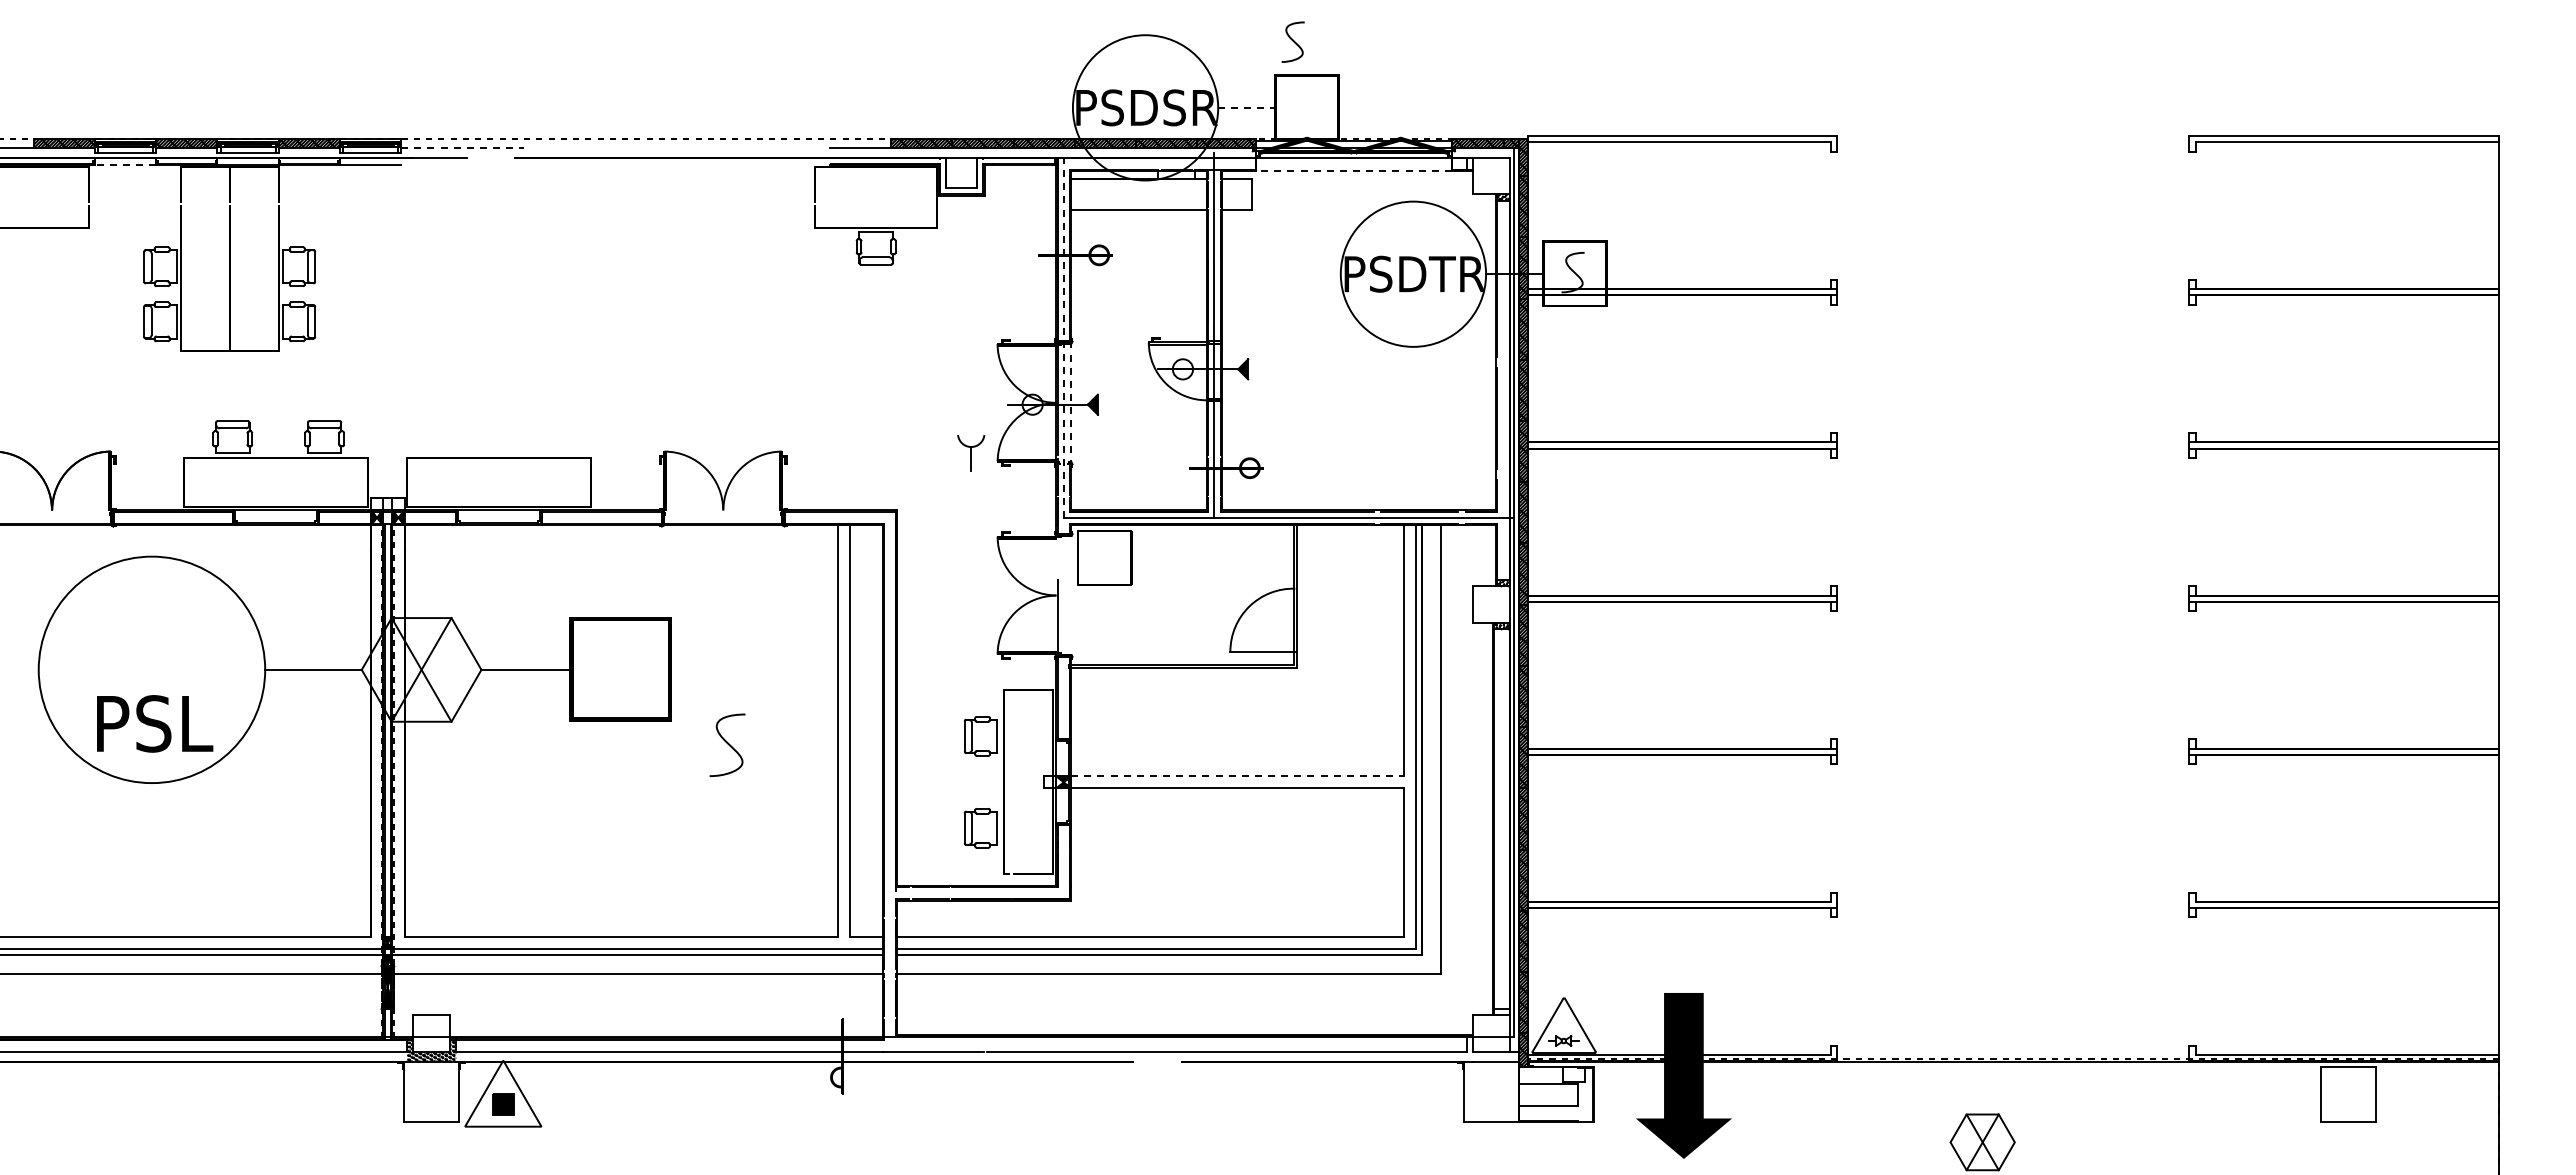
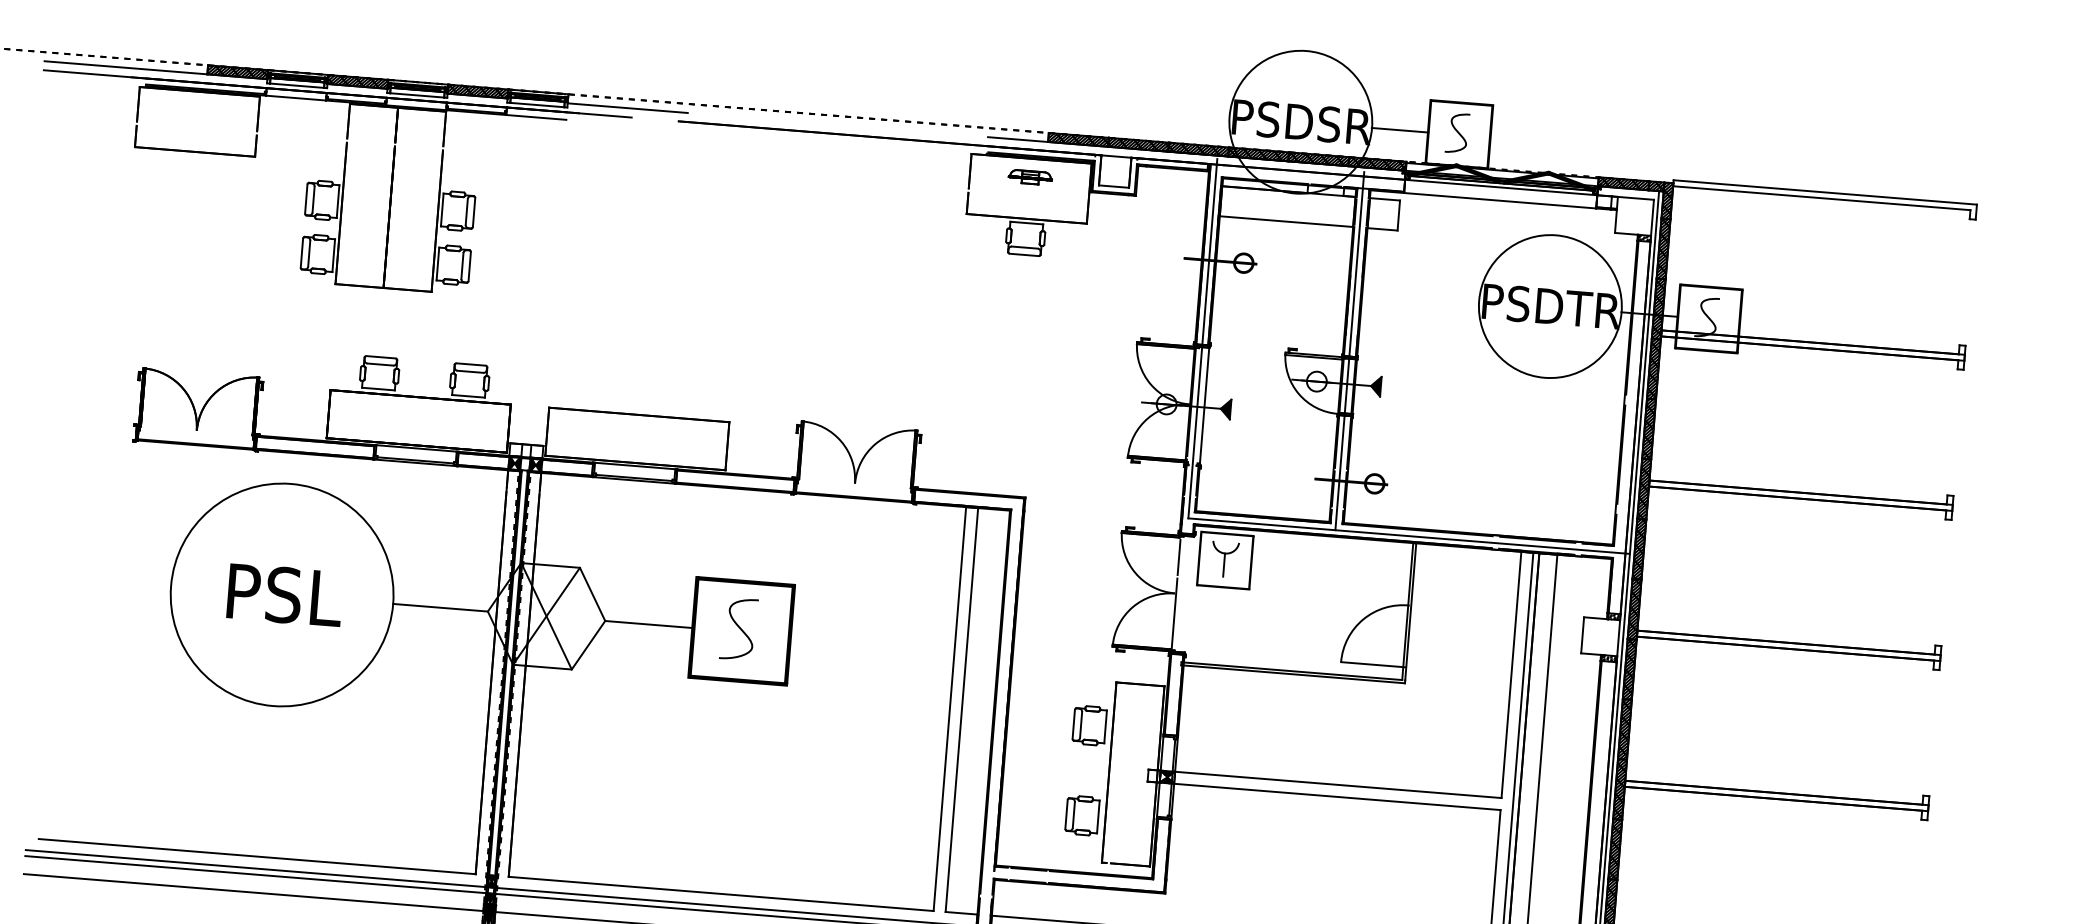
curve: (1292, 41) -> (1456, 132), moved
line: (1246, 107) -> (1399, 129), dashed -> solid
line: (462, 148) -> (627, 108), dashed -> solid
line: (125, 165) -> (295, 98), dashed -> solid
line: (1353, 171) -> (1499, 201), dashed -> solid
part: (875, 185) -> (1029, 177), added
line: (1063, 334) -> (1202, 338), dashed -> solid
line: (1071, 402) -> (1204, 405), dashed -> solid
part: (971, 453) -> (1225, 559), moved
line: (1057, 558) -> (1178, 557), added
text: (155, 723) -> (285, 594), moved
curve: (727, 744) -> (738, 628), moved
line: (1238, 776) -> (1339, 785), dashed -> solid

